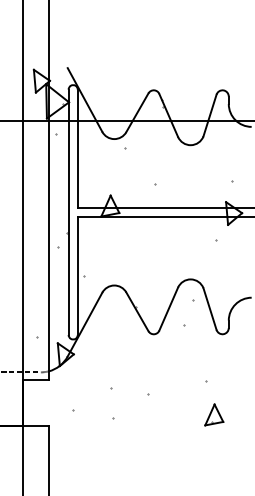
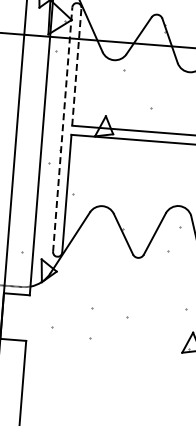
line: (77, 148) -> (76, 66), solid -> dashed
line: (68, 212) -> (62, 129), solid -> dashed

